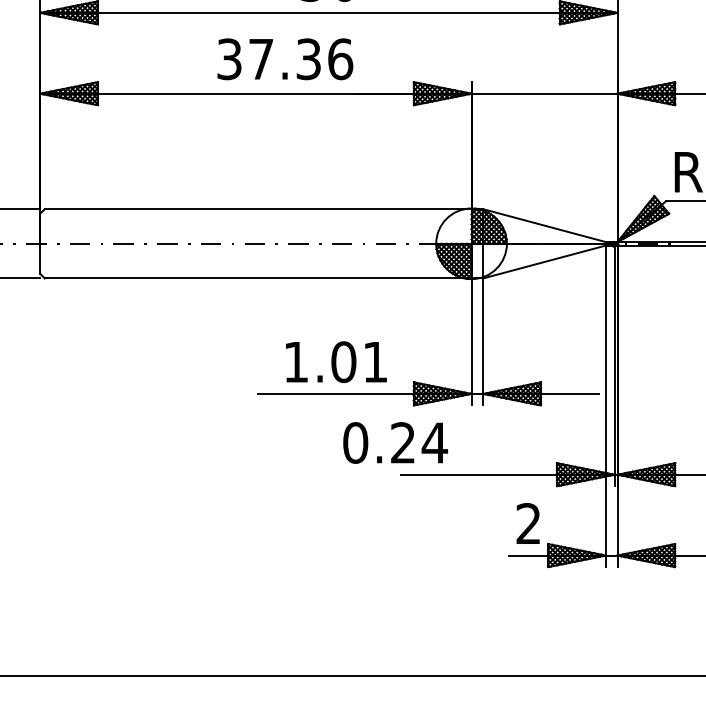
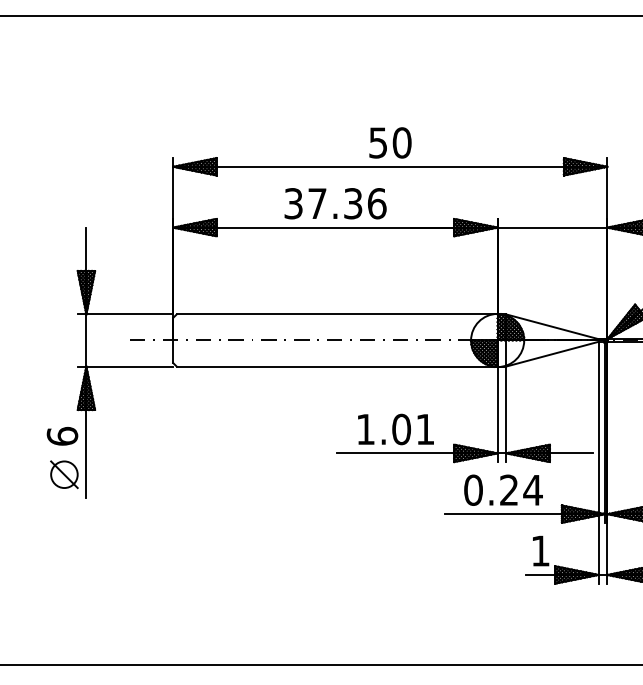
text: (285, 58) -> (335, 203), moved
text: (395, 441) -> (503, 489), moved
text: (528, 523) -> (540, 550), 2 -> 1

